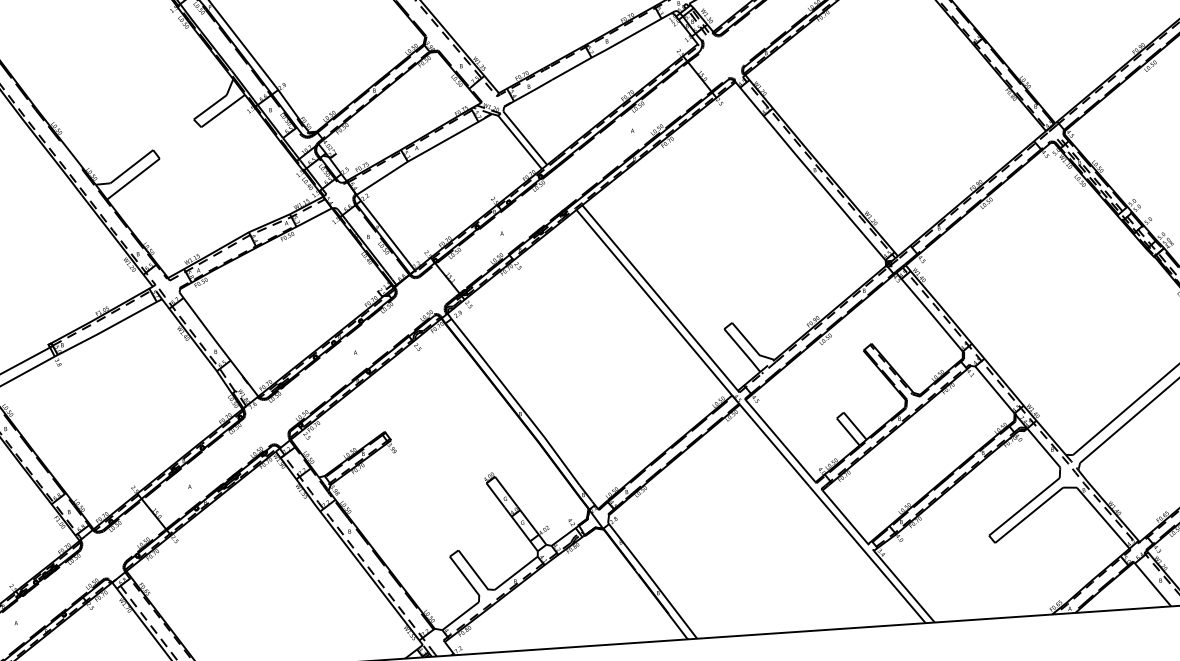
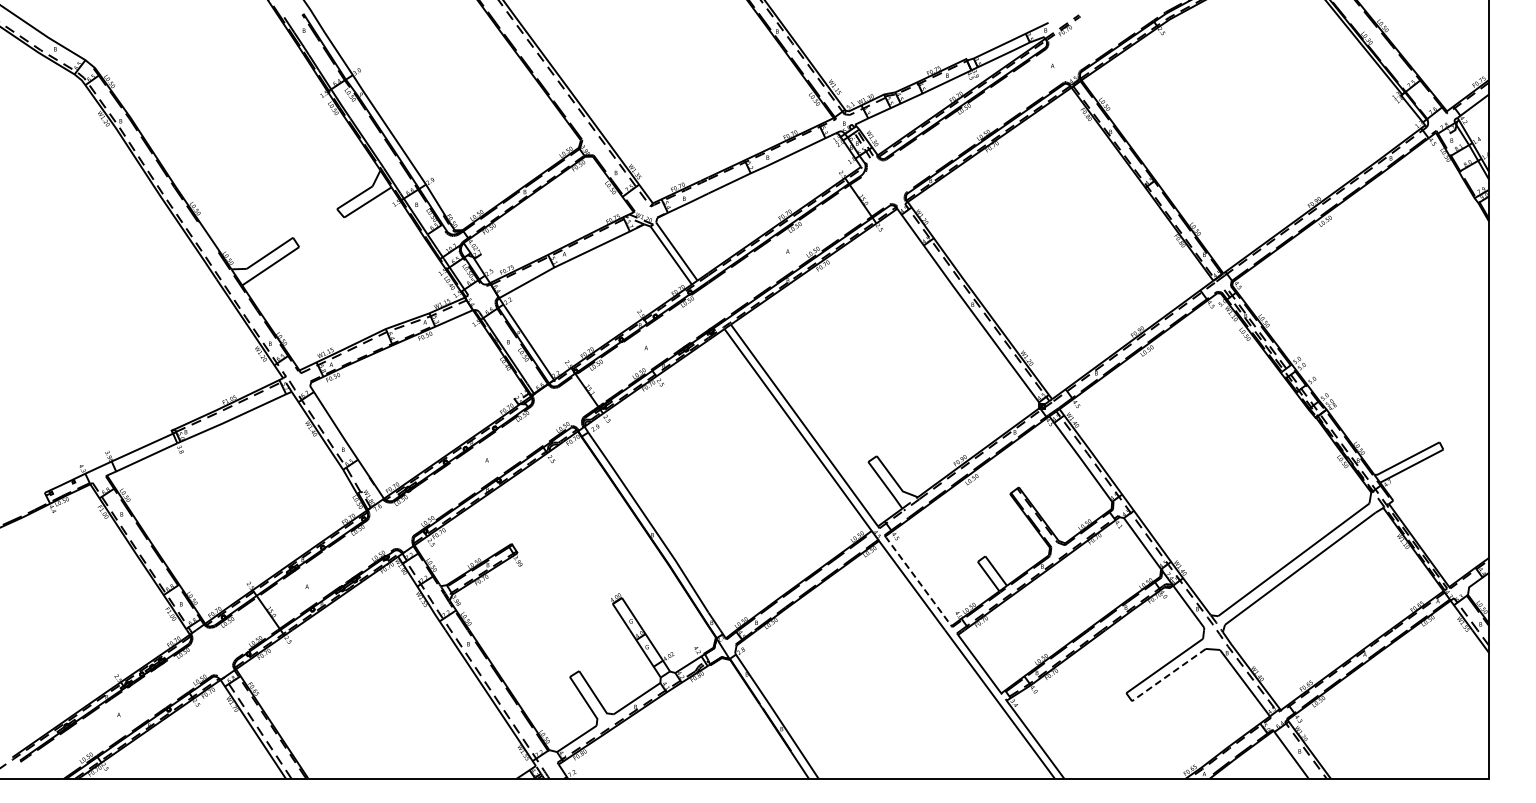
line: (780, 441) -> (918, 581), solid -> dashed
line: (1028, 515) -> (1168, 675), solid -> dashed

